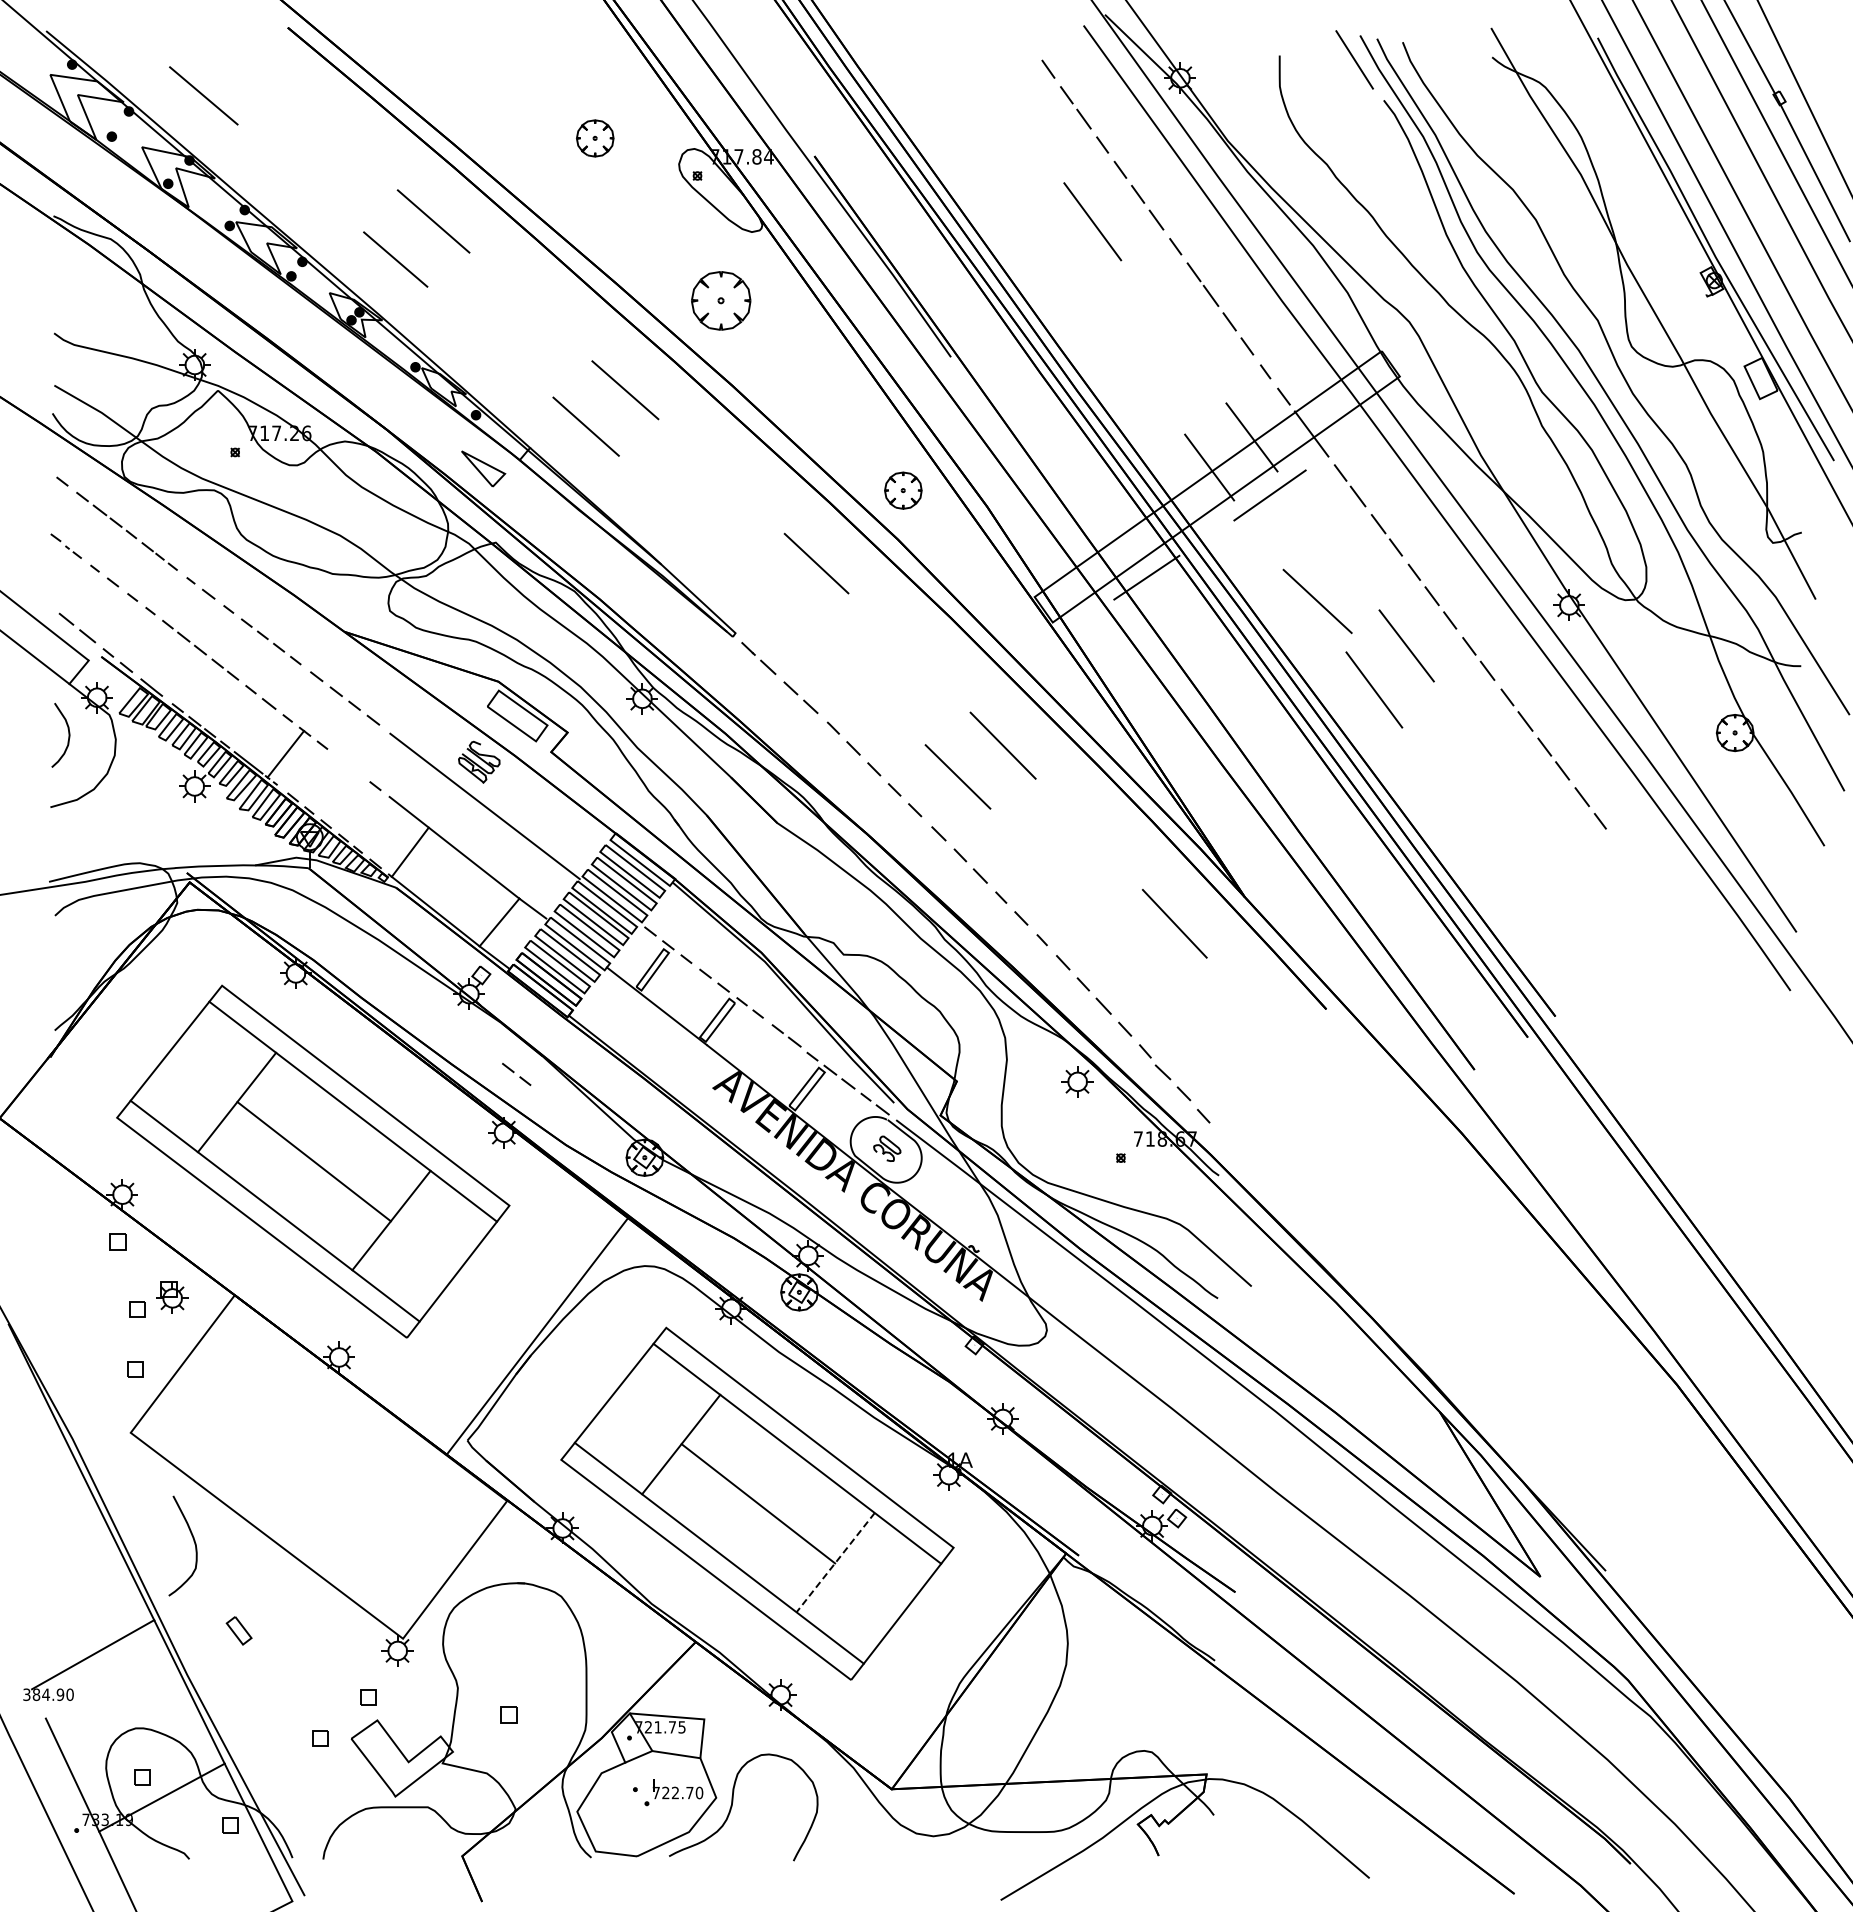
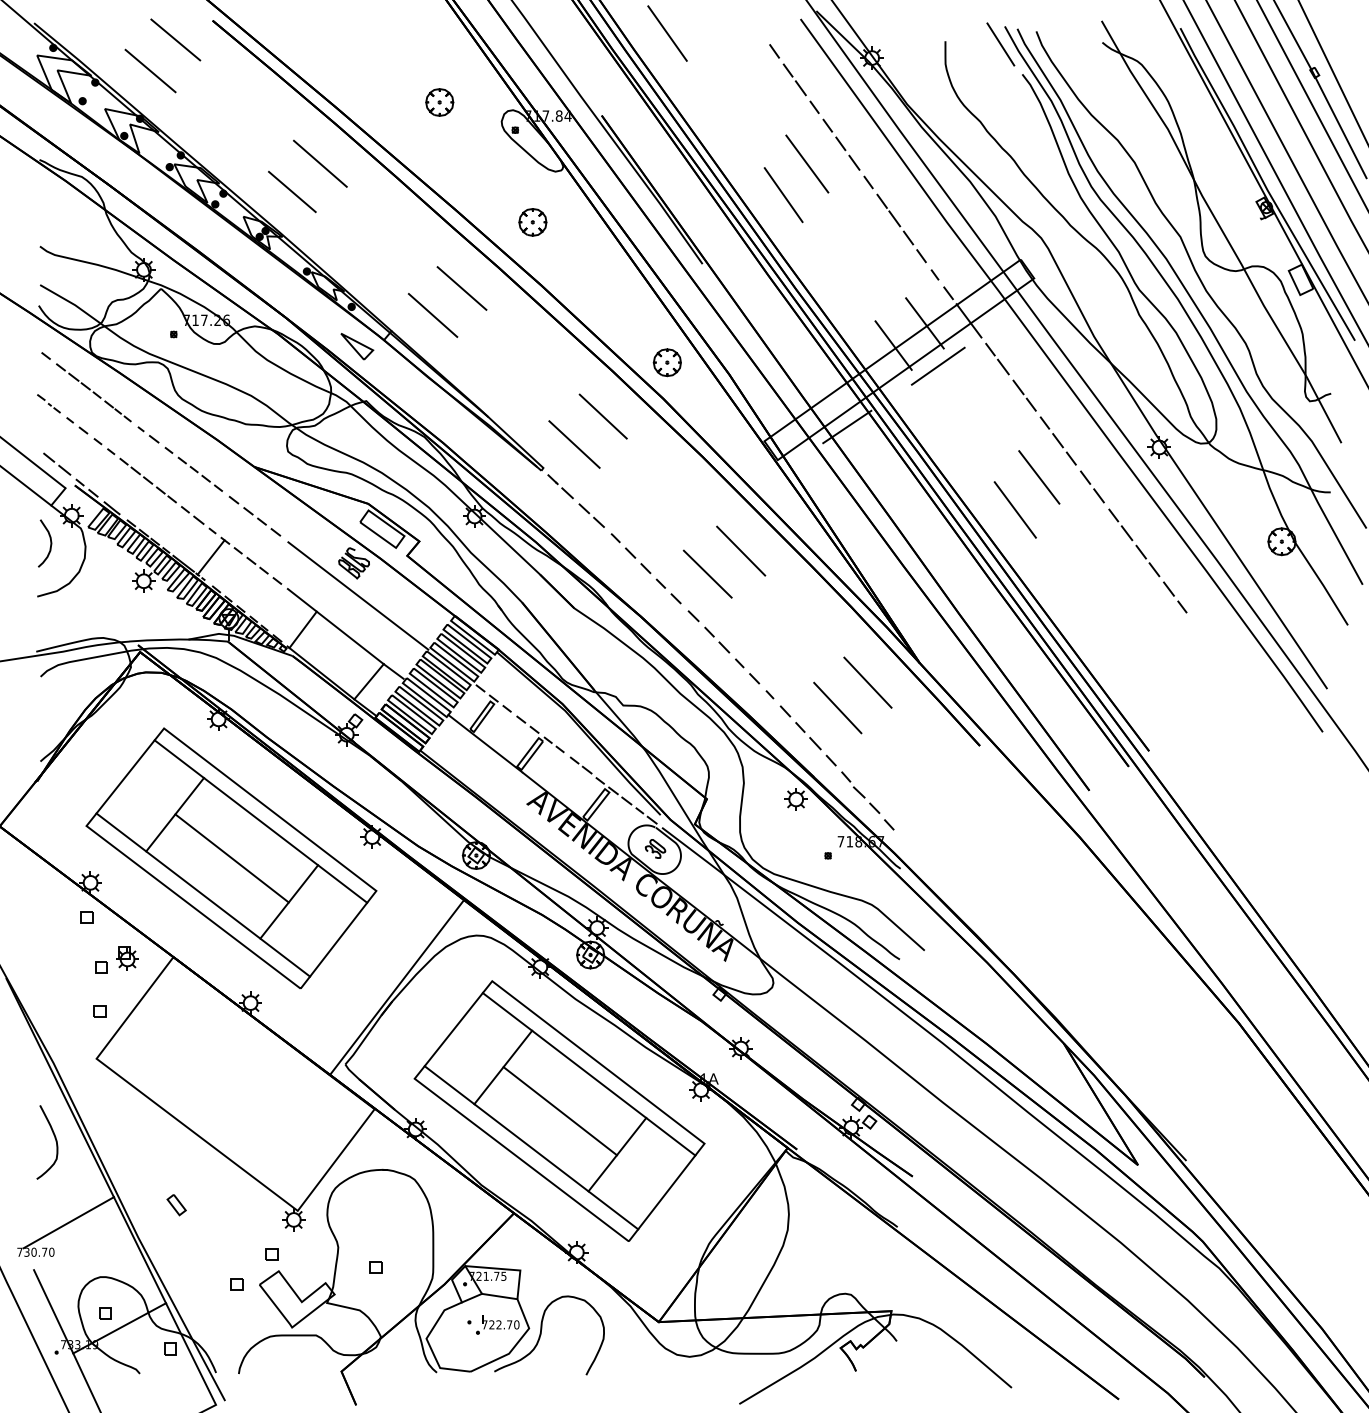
line: (903, 45) -> (667, 33), added
line: (237, 53) -> (175, 39), added
line: (1060, 263) -> (783, 194), added
part: (721, 300) -> (533, 222), size x0.62
line: (1317, 601) -> (574, 444), moved
line: (1133, 958) -> (837, 708), added
part: (516, 1074) -> (257, 565), moved
curve: (193, 1541) -> (55, 1139), moved
line: (835, 1563) -> (617, 1155), dashed -> solid
text: (43, 1694) -> (32, 1252), 384.90 -> 730.70

